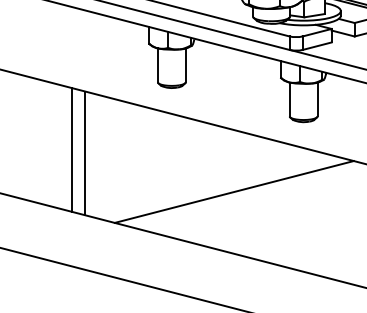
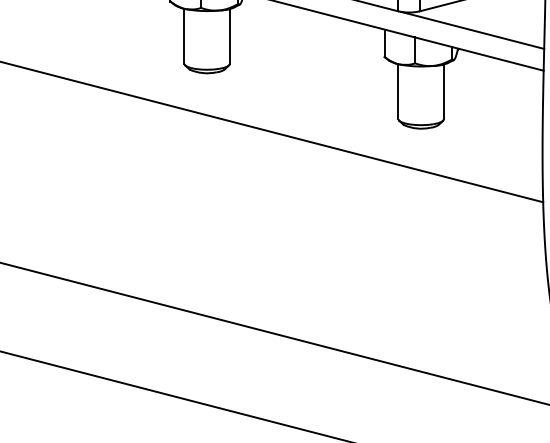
line: (72, 149) -> (45, 173), removed
line: (85, 153) -> (66, 179), removed
line: (233, 191) -> (307, 241), removed

